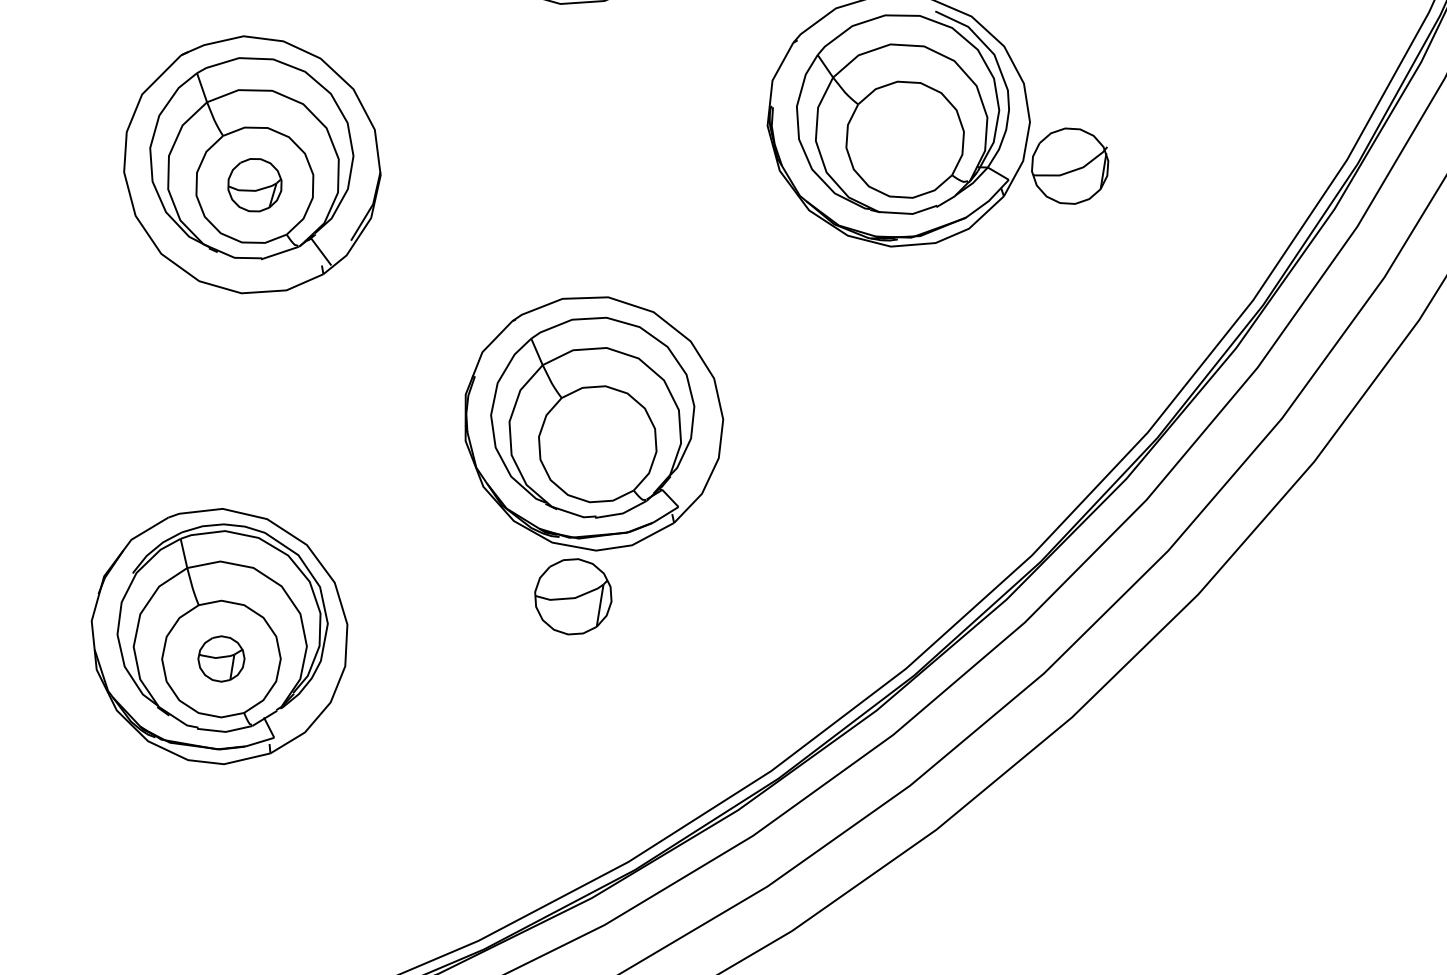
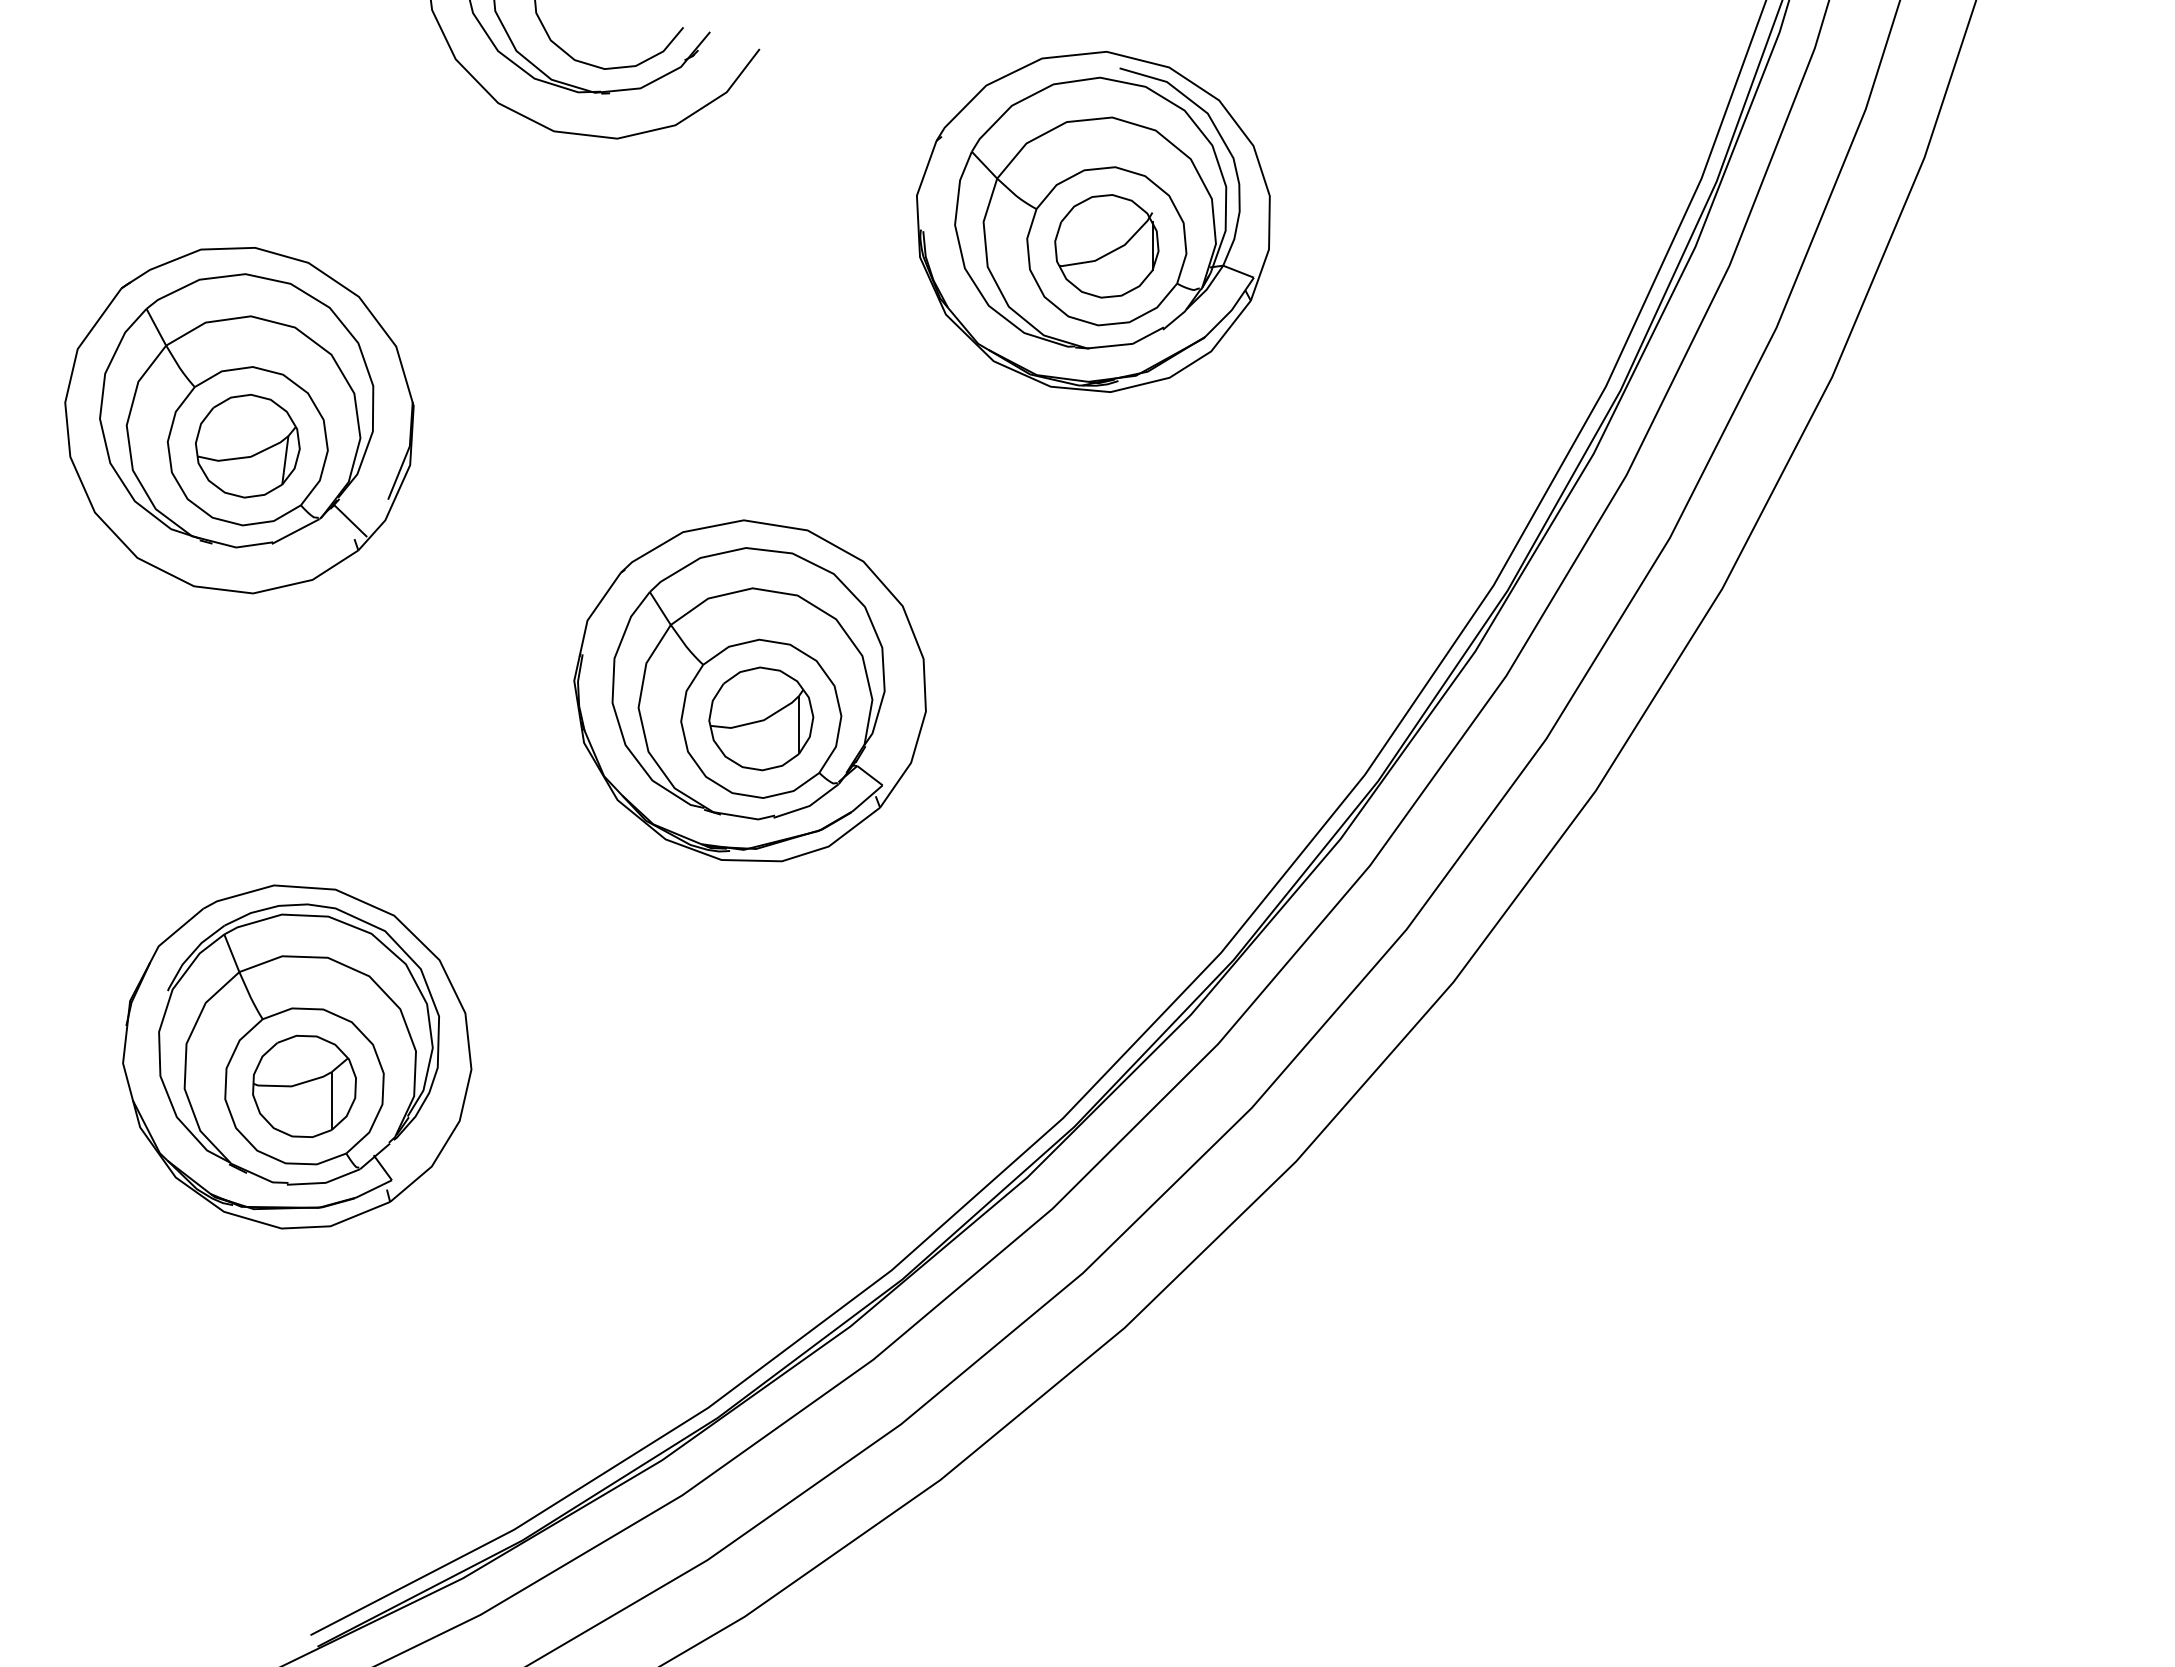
part: (1069, 166) -> (1106, 246), moved
part: (254, 184) -> (247, 445), size x1.43
part: (573, 596) -> (761, 718), moved
part: (221, 658) -> (304, 1085), size x1.67

